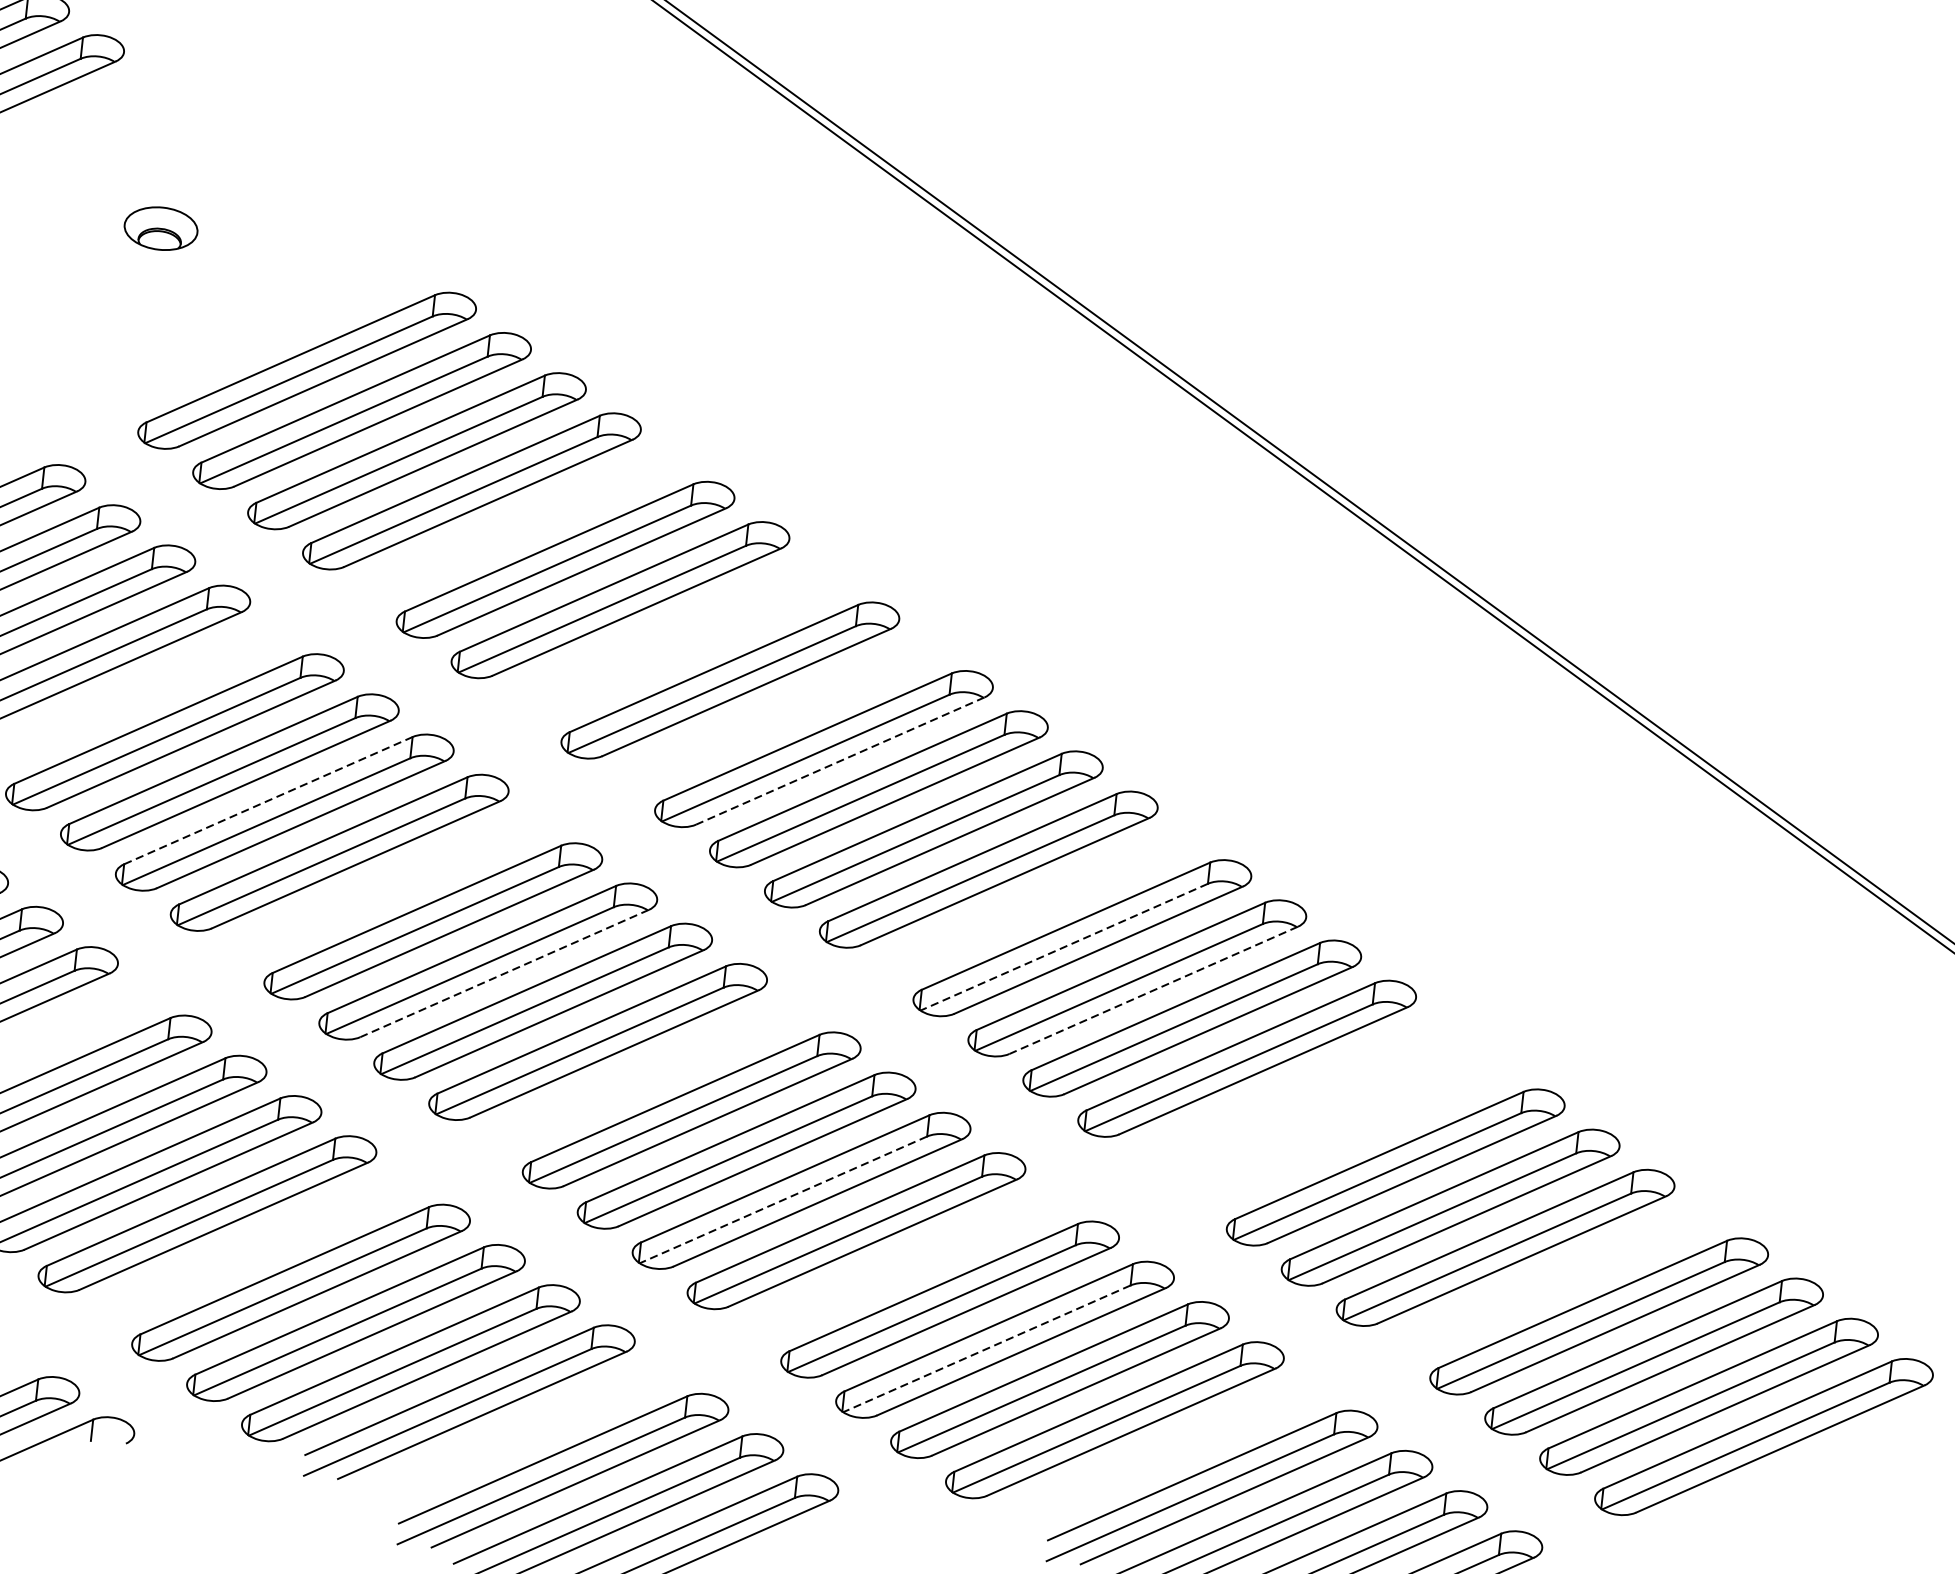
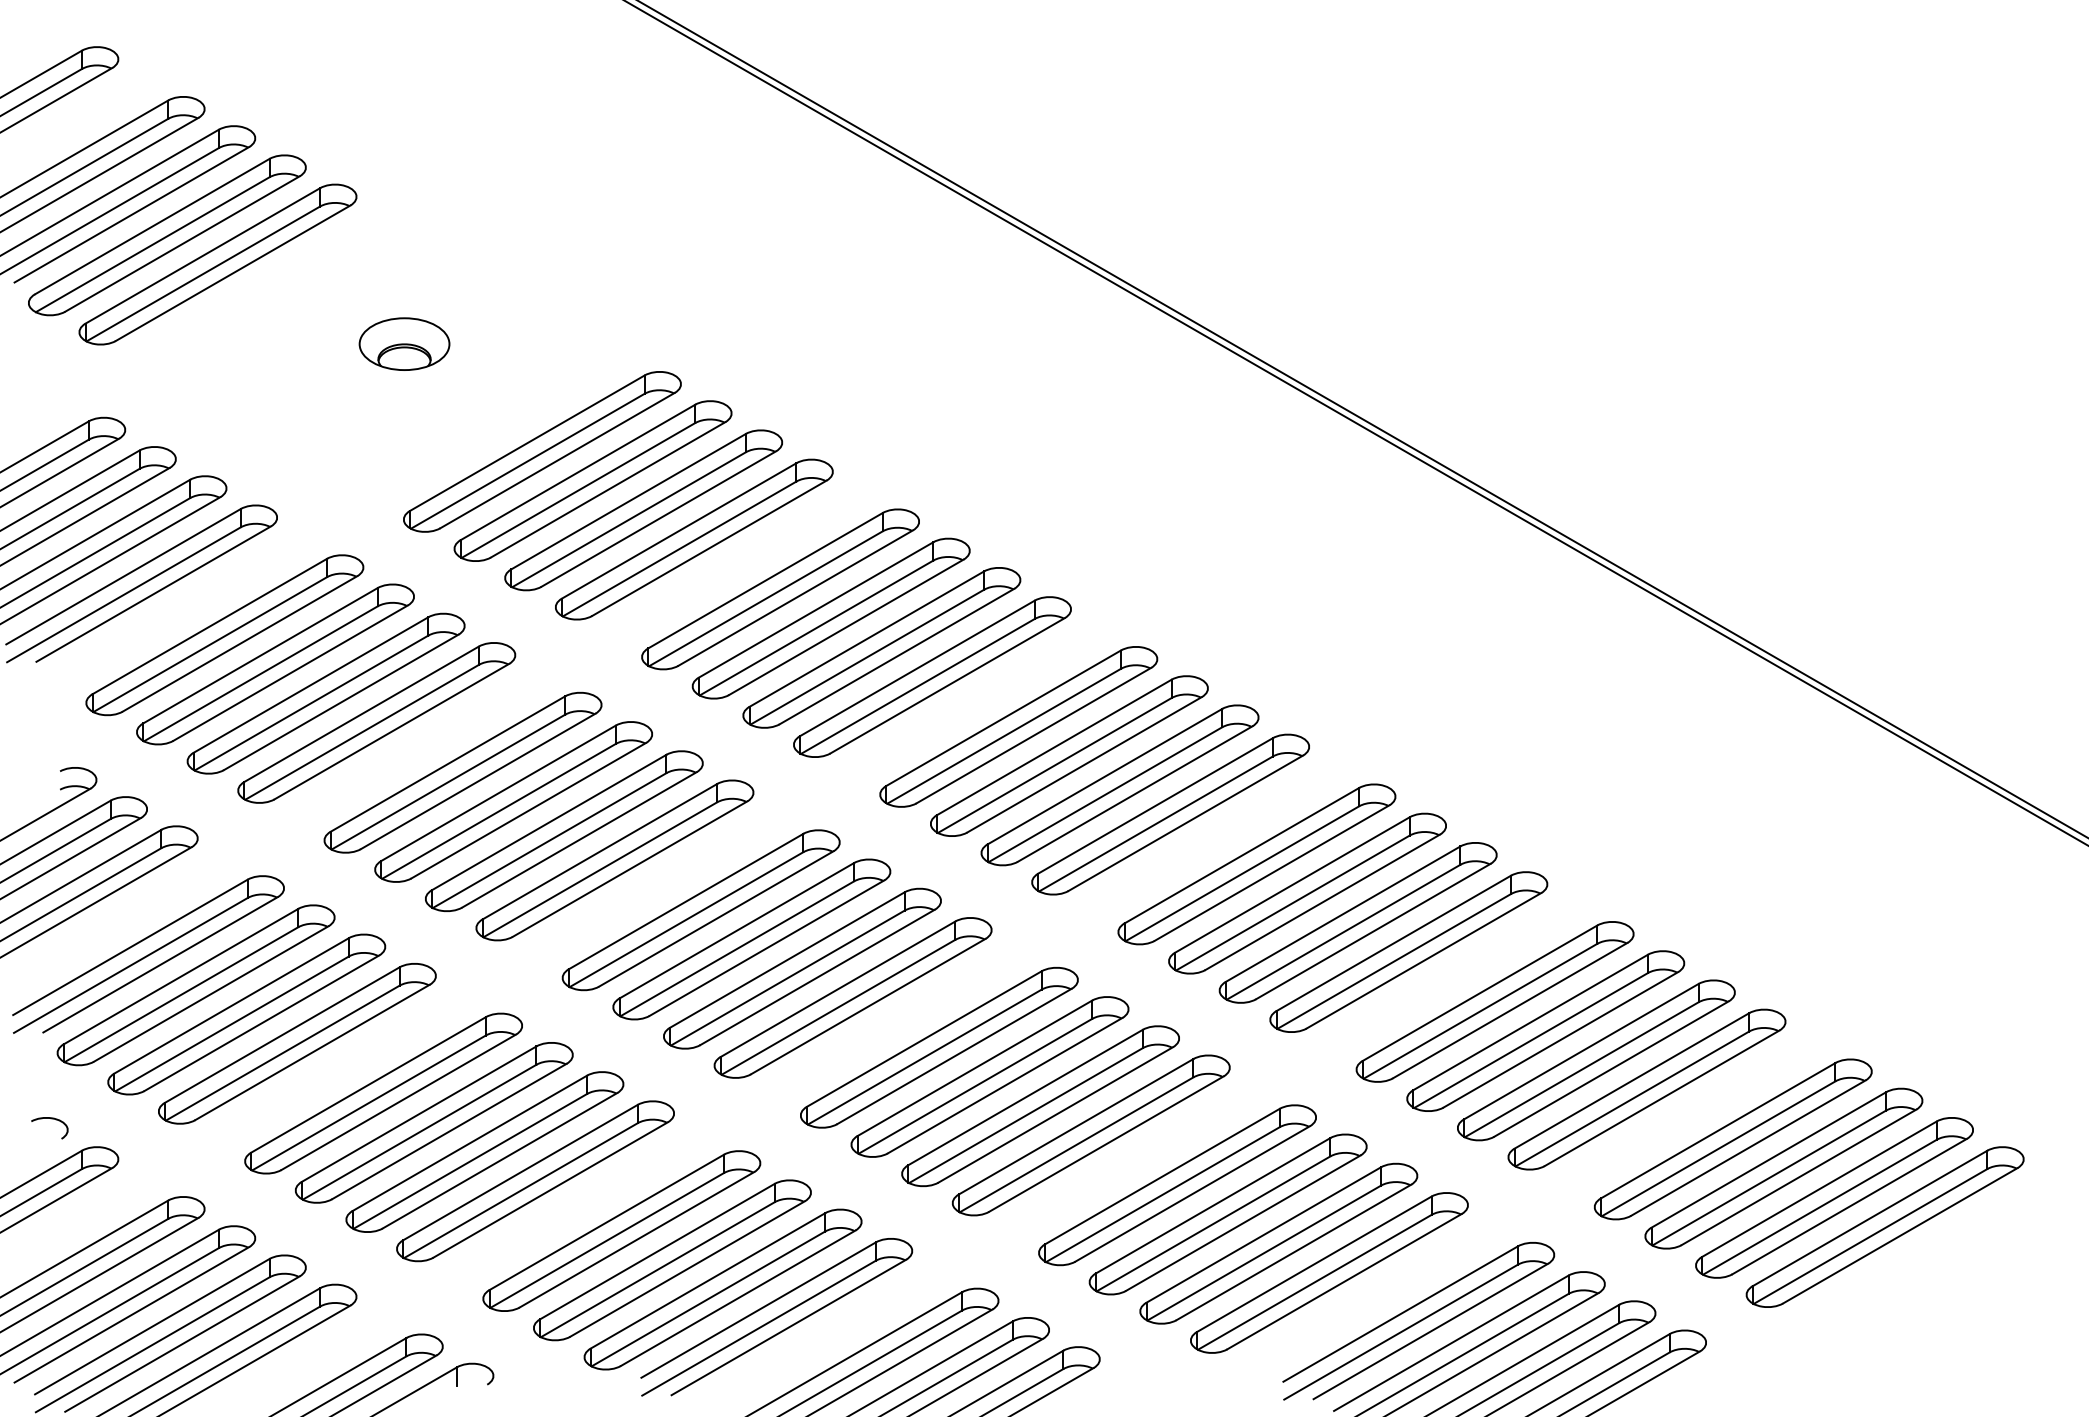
part: (161, 227) -> (404, 343), size x1.43
part: (675, 639) -> (881, 647), added
line: (839, 760) -> (1033, 735), dashed -> solid
line: (268, 800) -> (549, 822), dashed -> solid
line: (1064, 946) -> (1242, 873), dashed -> solid
line: (504, 973) -> (766, 948), dashed -> solid
line: (1153, 990) -> (1322, 902), dashed -> solid
part: (1340, 1126) -> (1494, 1001), added
line: (782, 1199) -> (1025, 1115), dashed -> solid
line: (986, 1348) -> (1213, 1223), dashed -> solid

